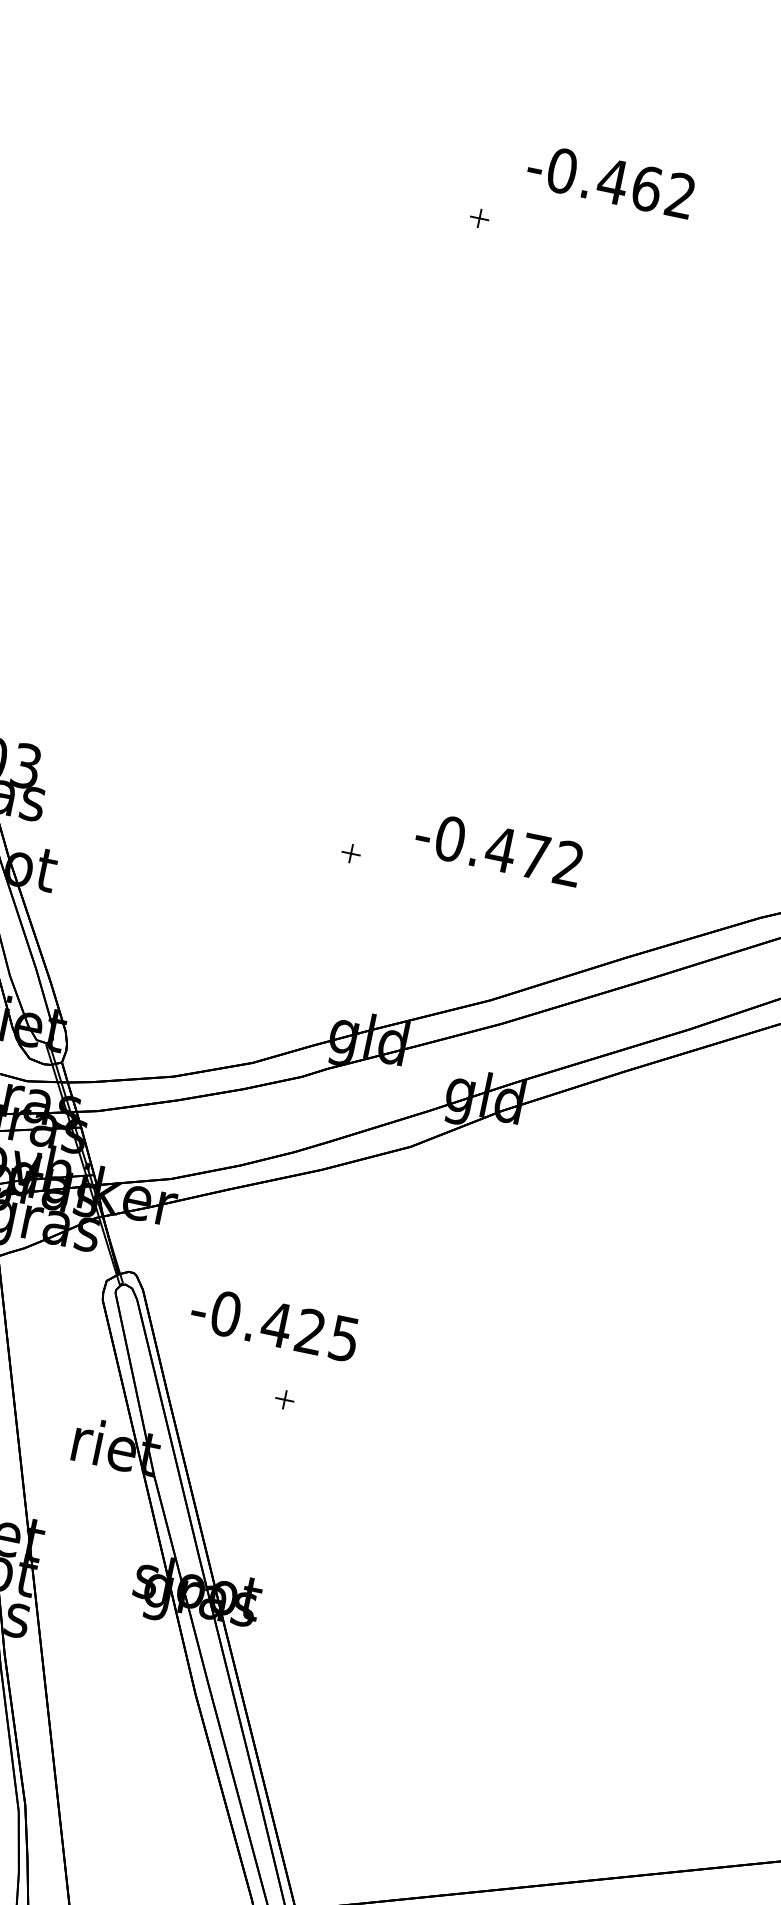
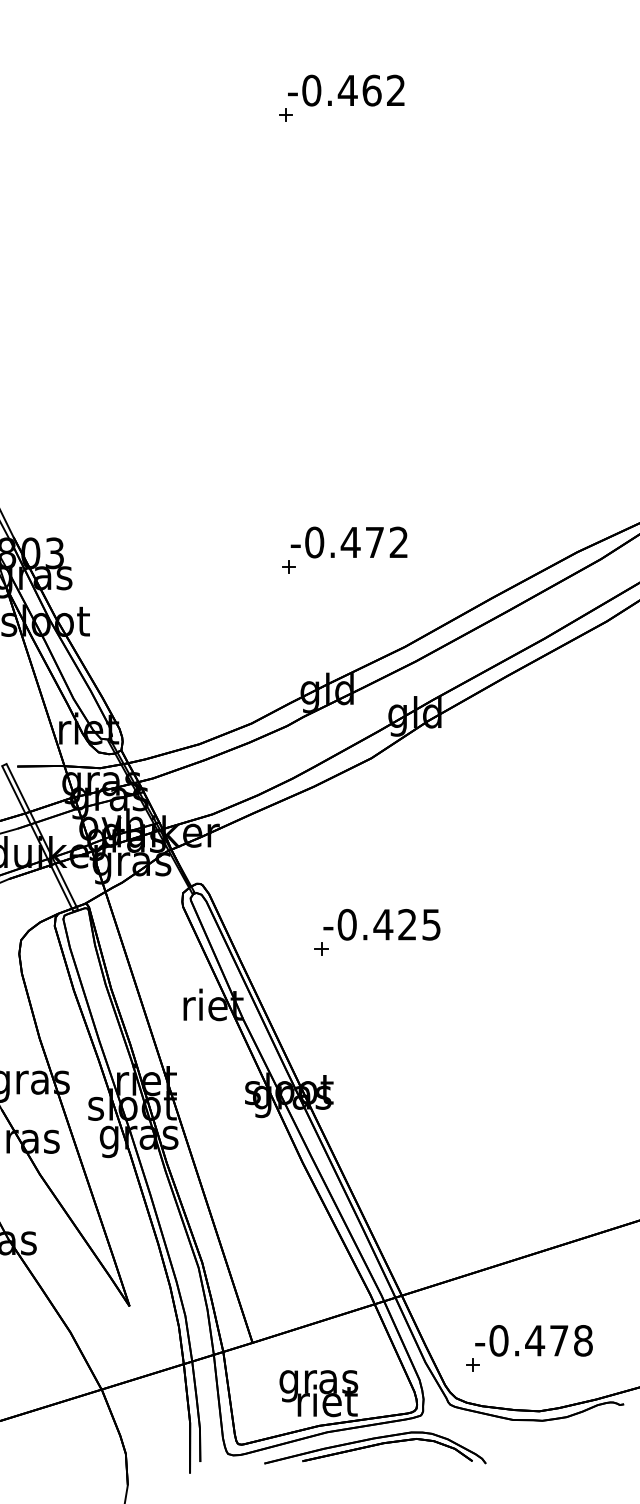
text: (611, 181) -> (346, 90), moved
text: (497, 848) -> (348, 542), moved
text: (274, 1323) -> (381, 924), moved

